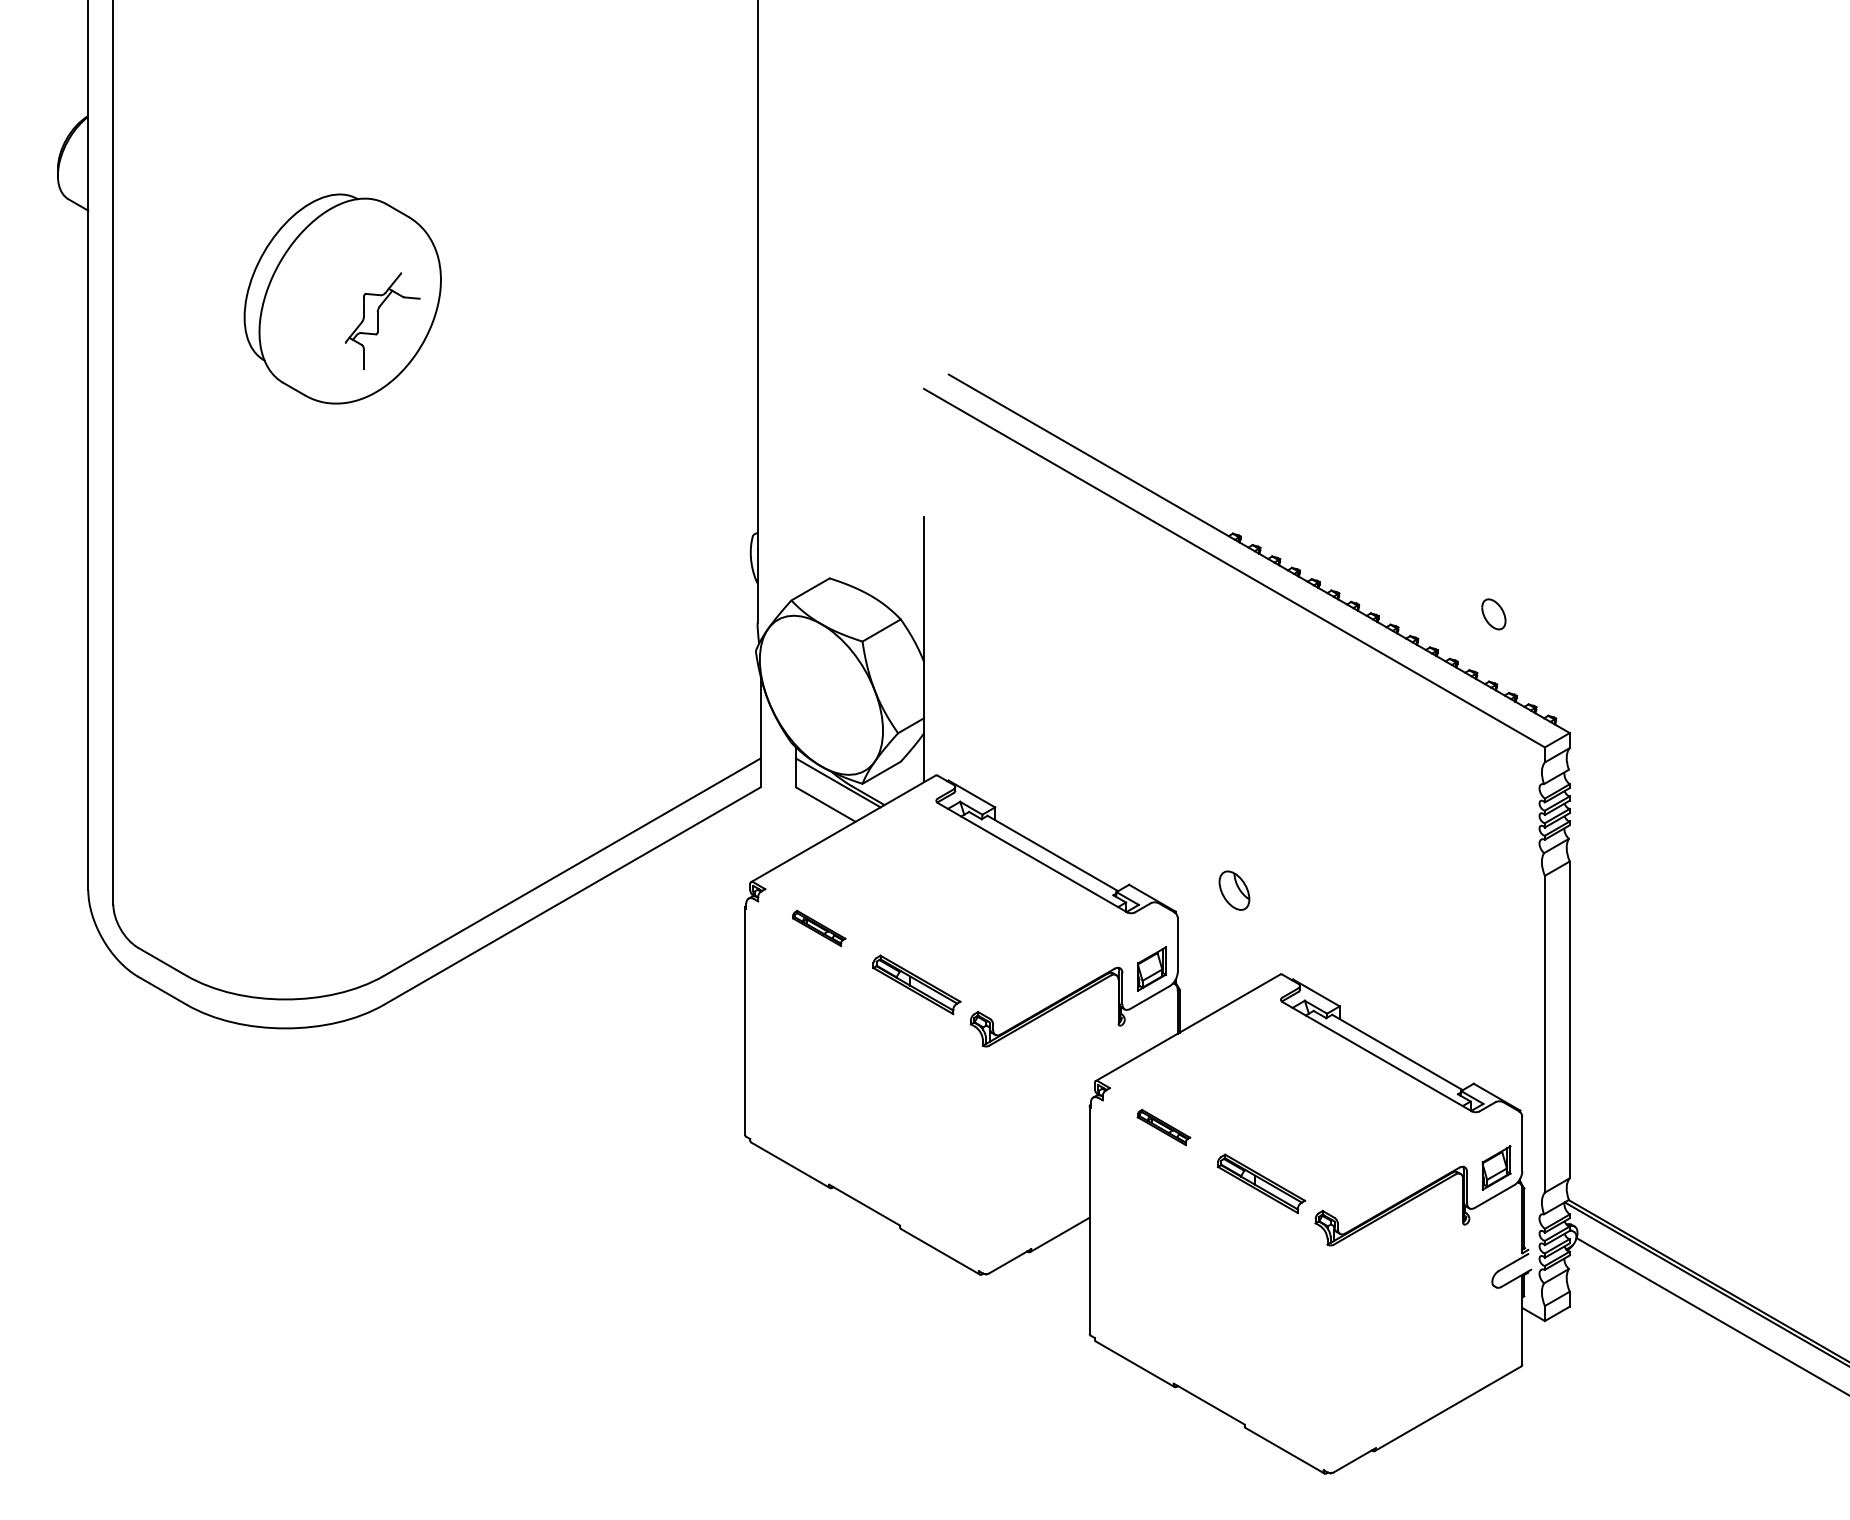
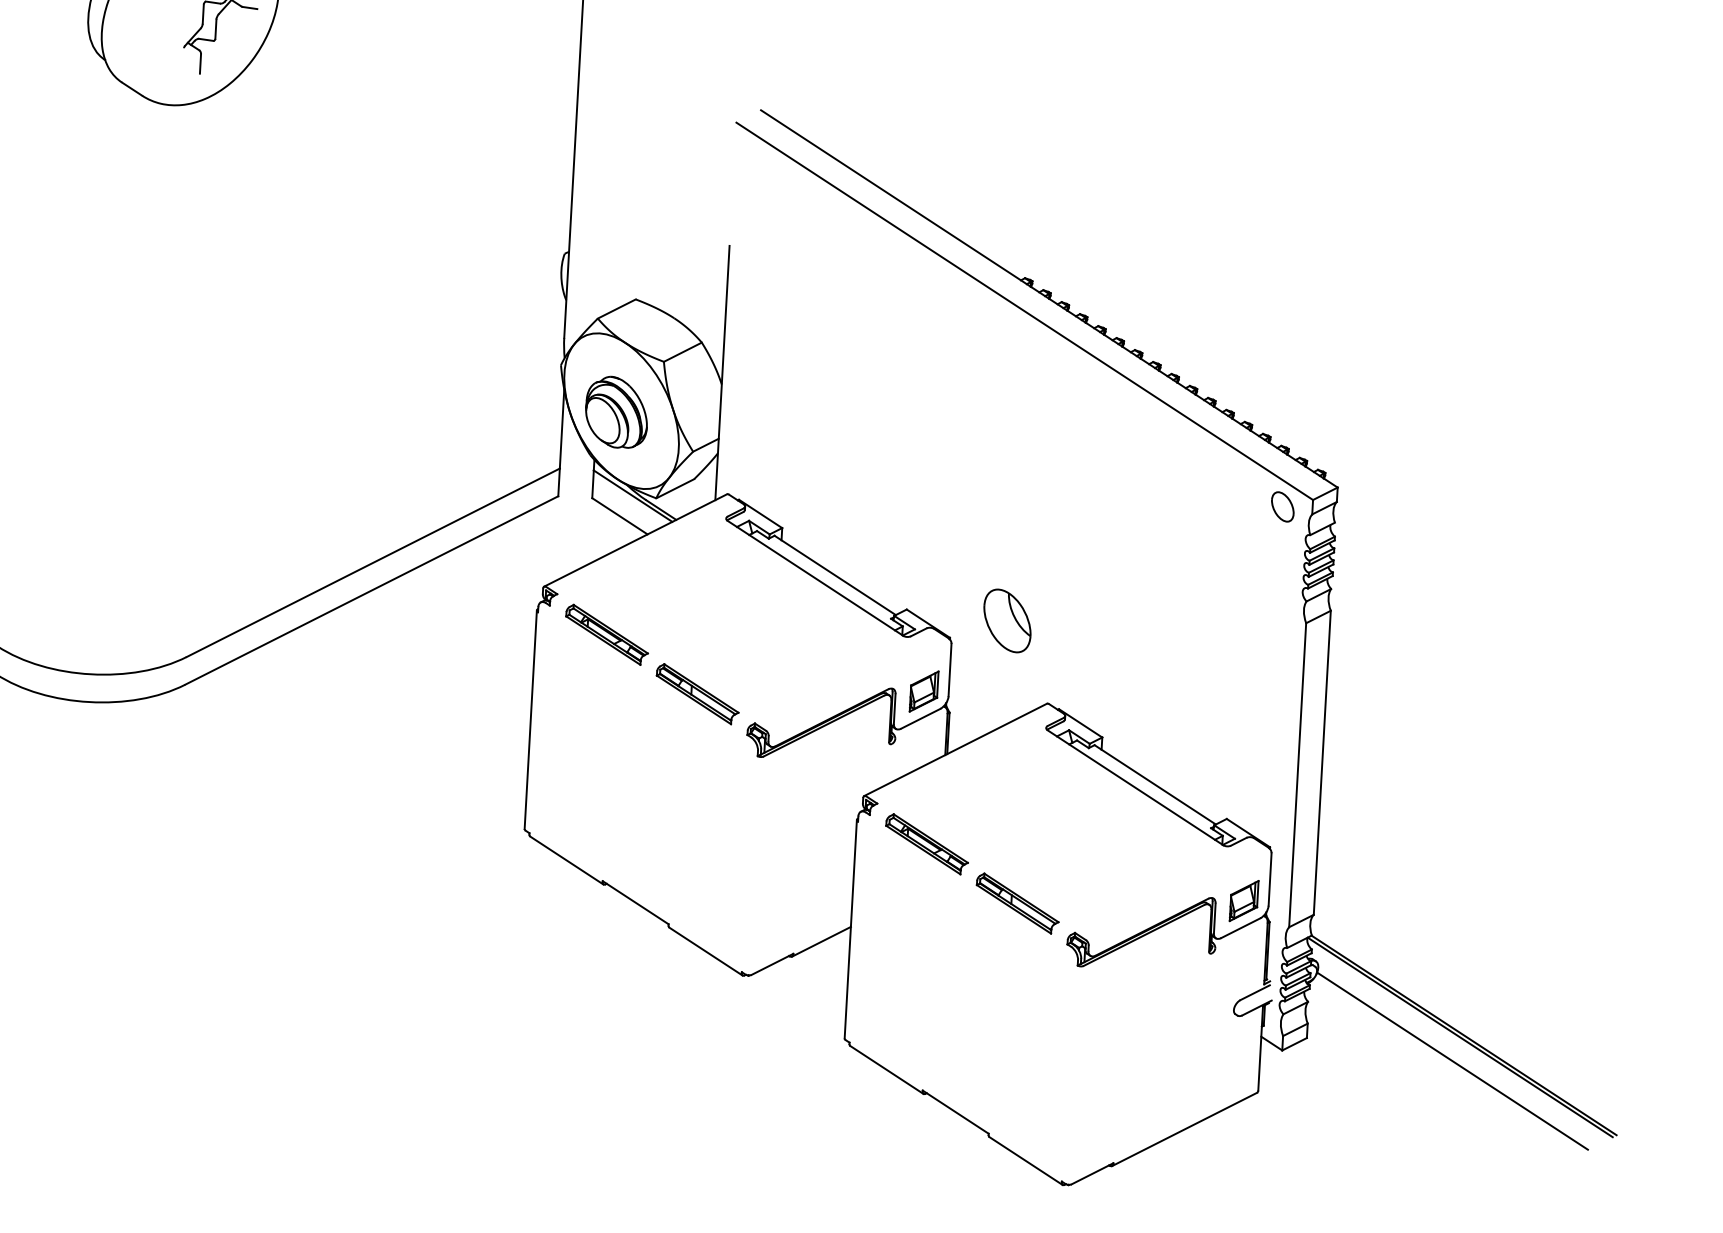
part: (1493, 614) -> (1282, 507), moved
part: (816, 696) -> (616, 412), added
part: (1234, 890) -> (1007, 620), size x1.67
part: (818, 928) -> (606, 634), size x1.67
part: (1163, 1127) -> (926, 844), size x1.67

